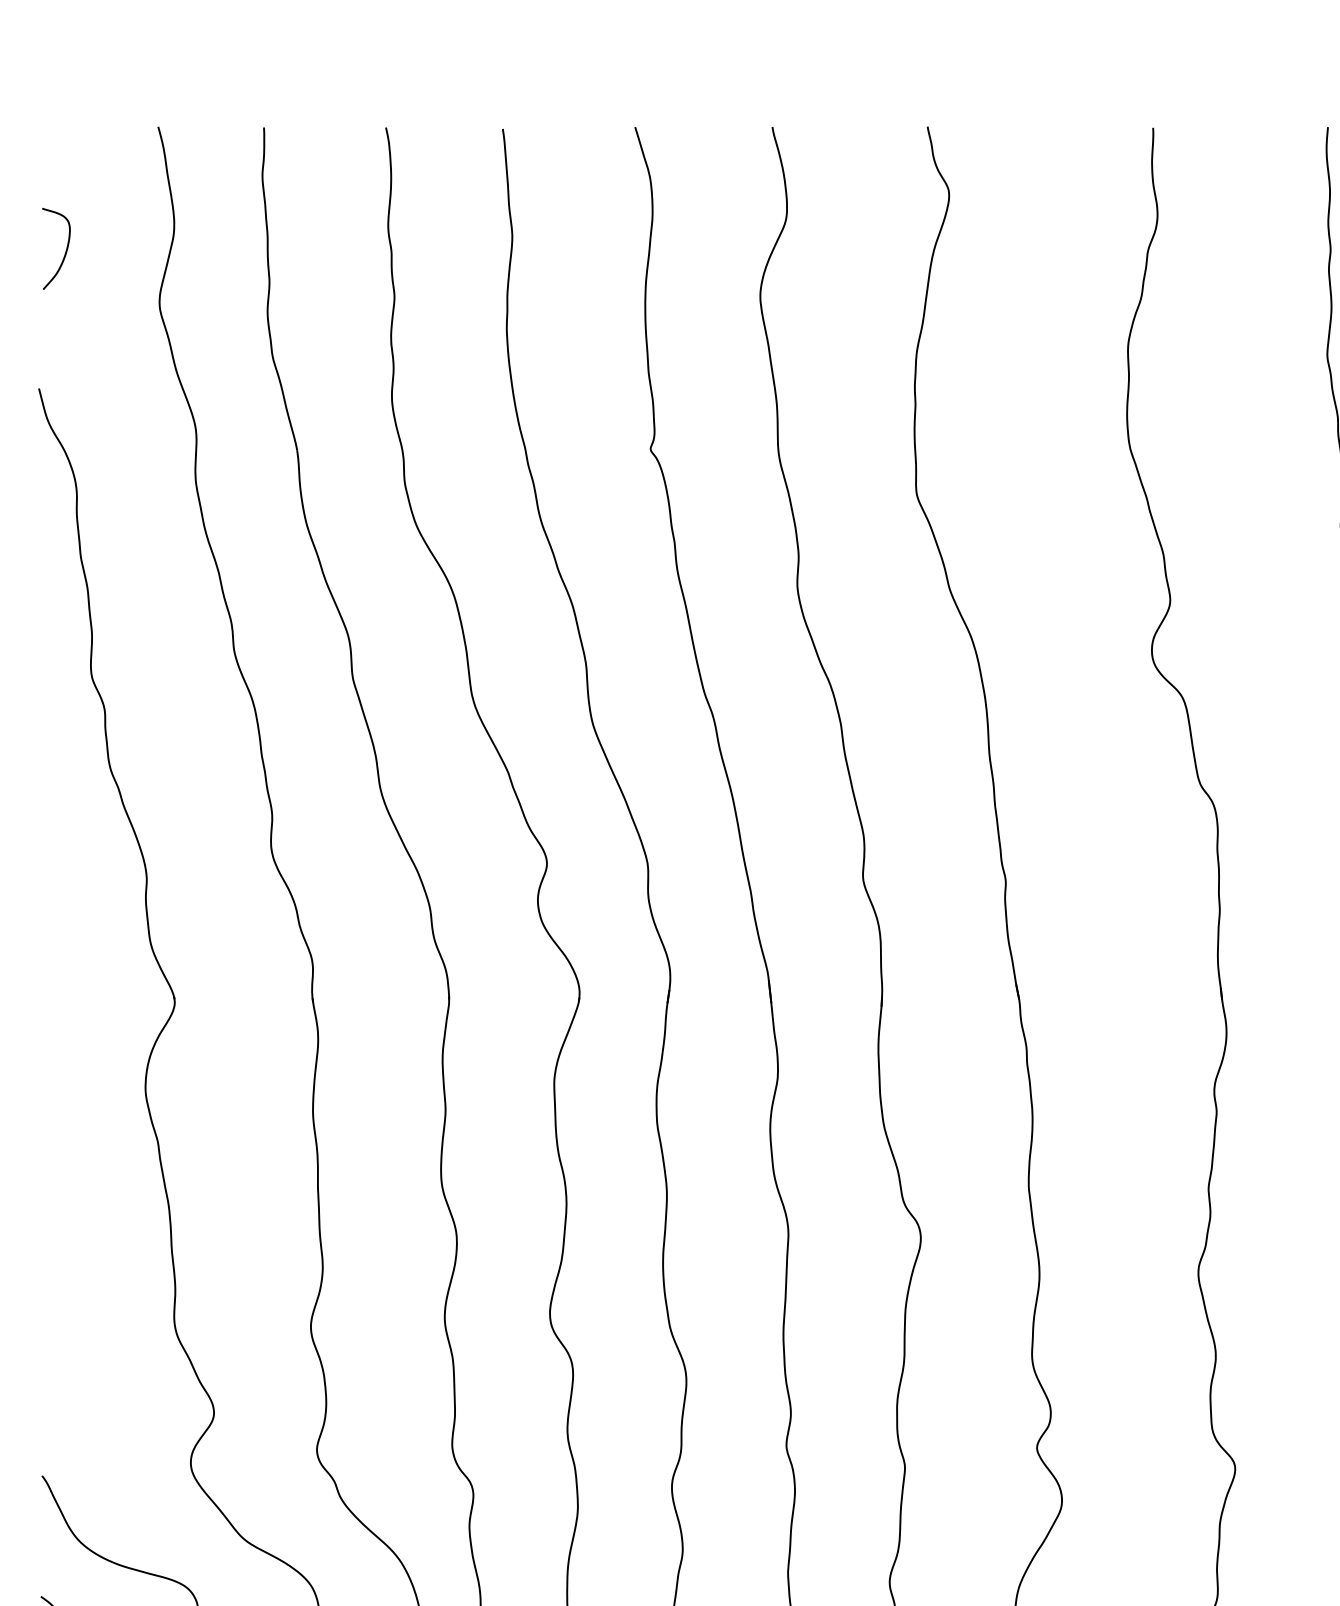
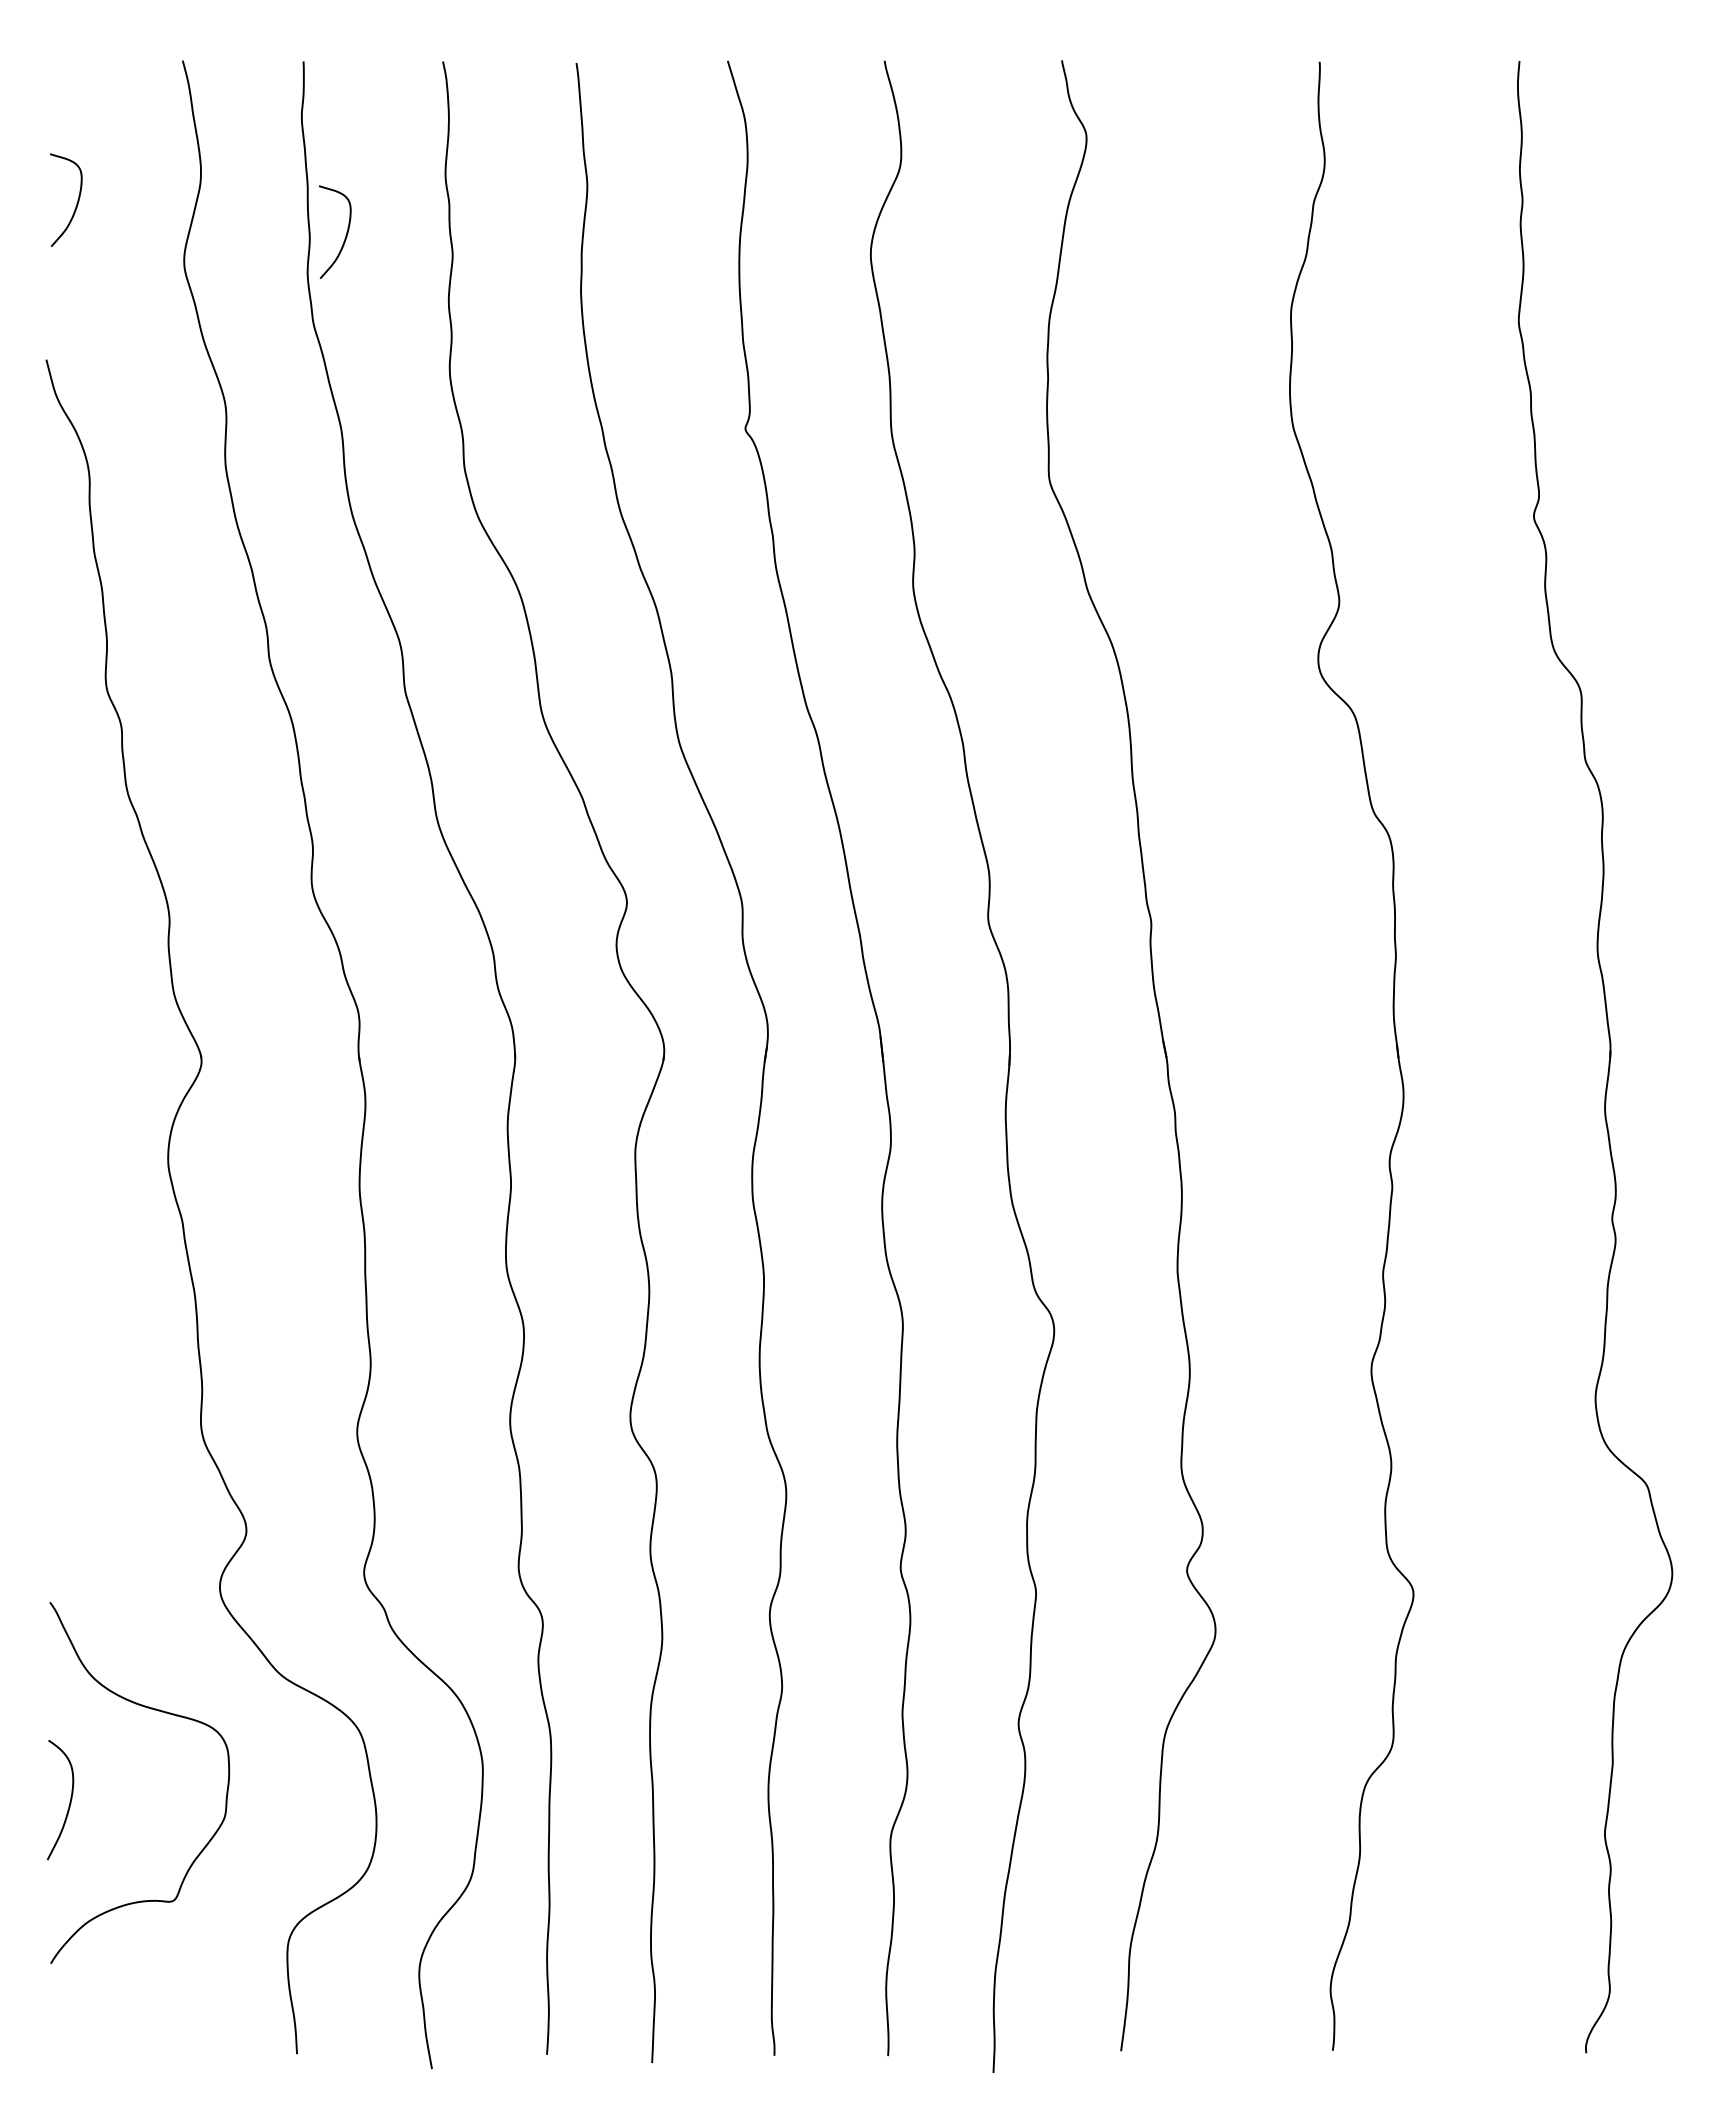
curve: (300, 279) -> (345, 235), added

